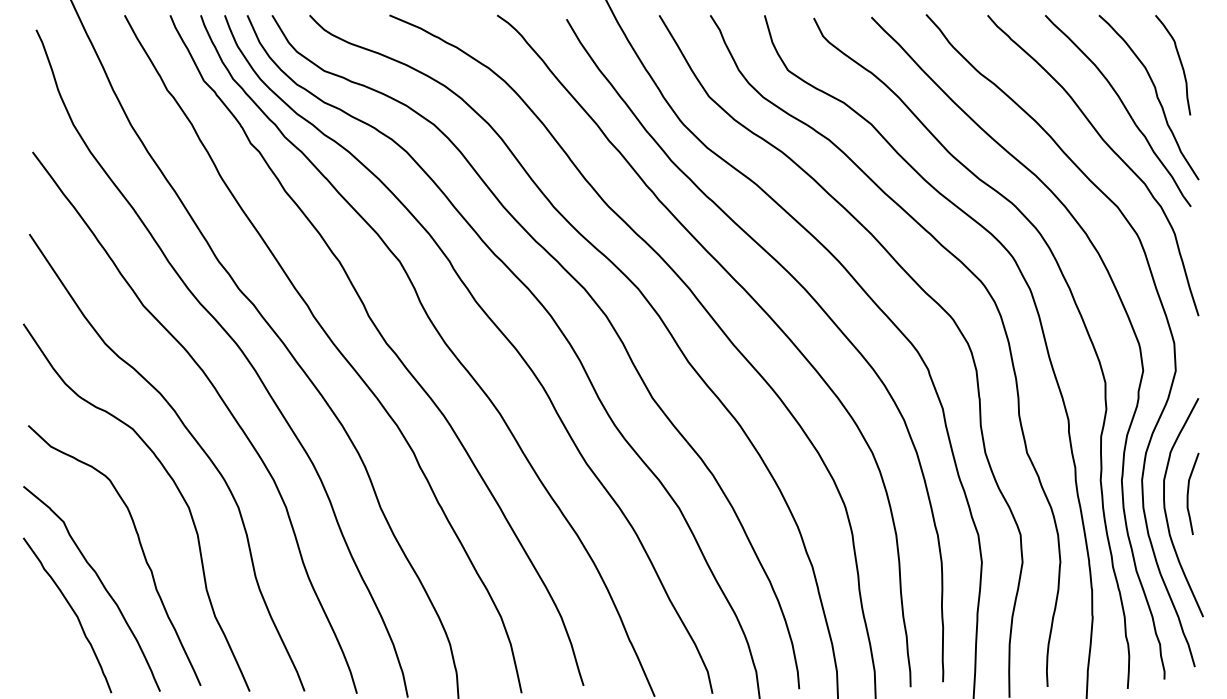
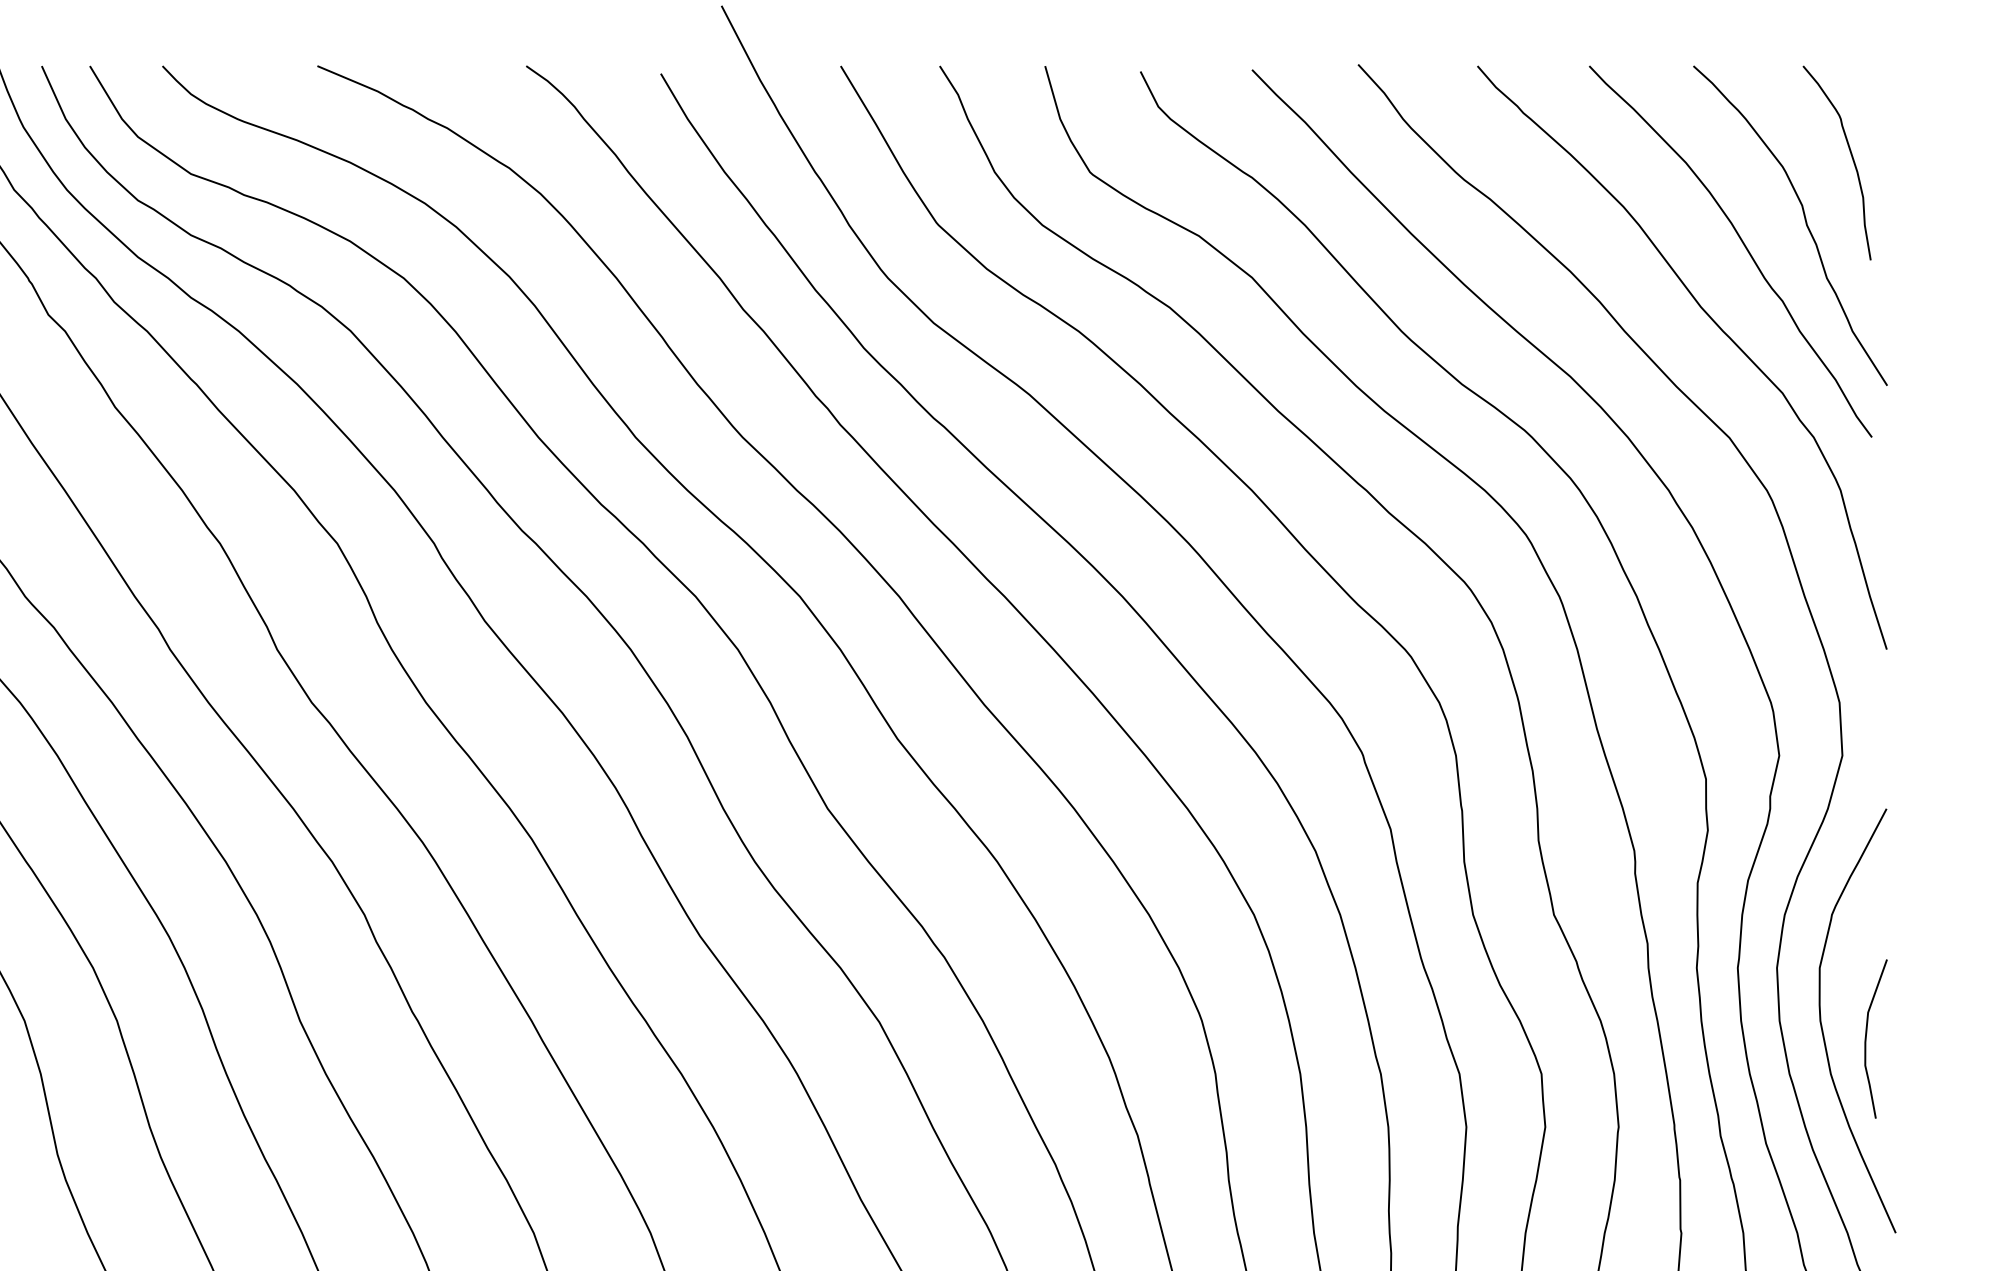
curve: (1188, 493) -> (1867, 1038), moved

